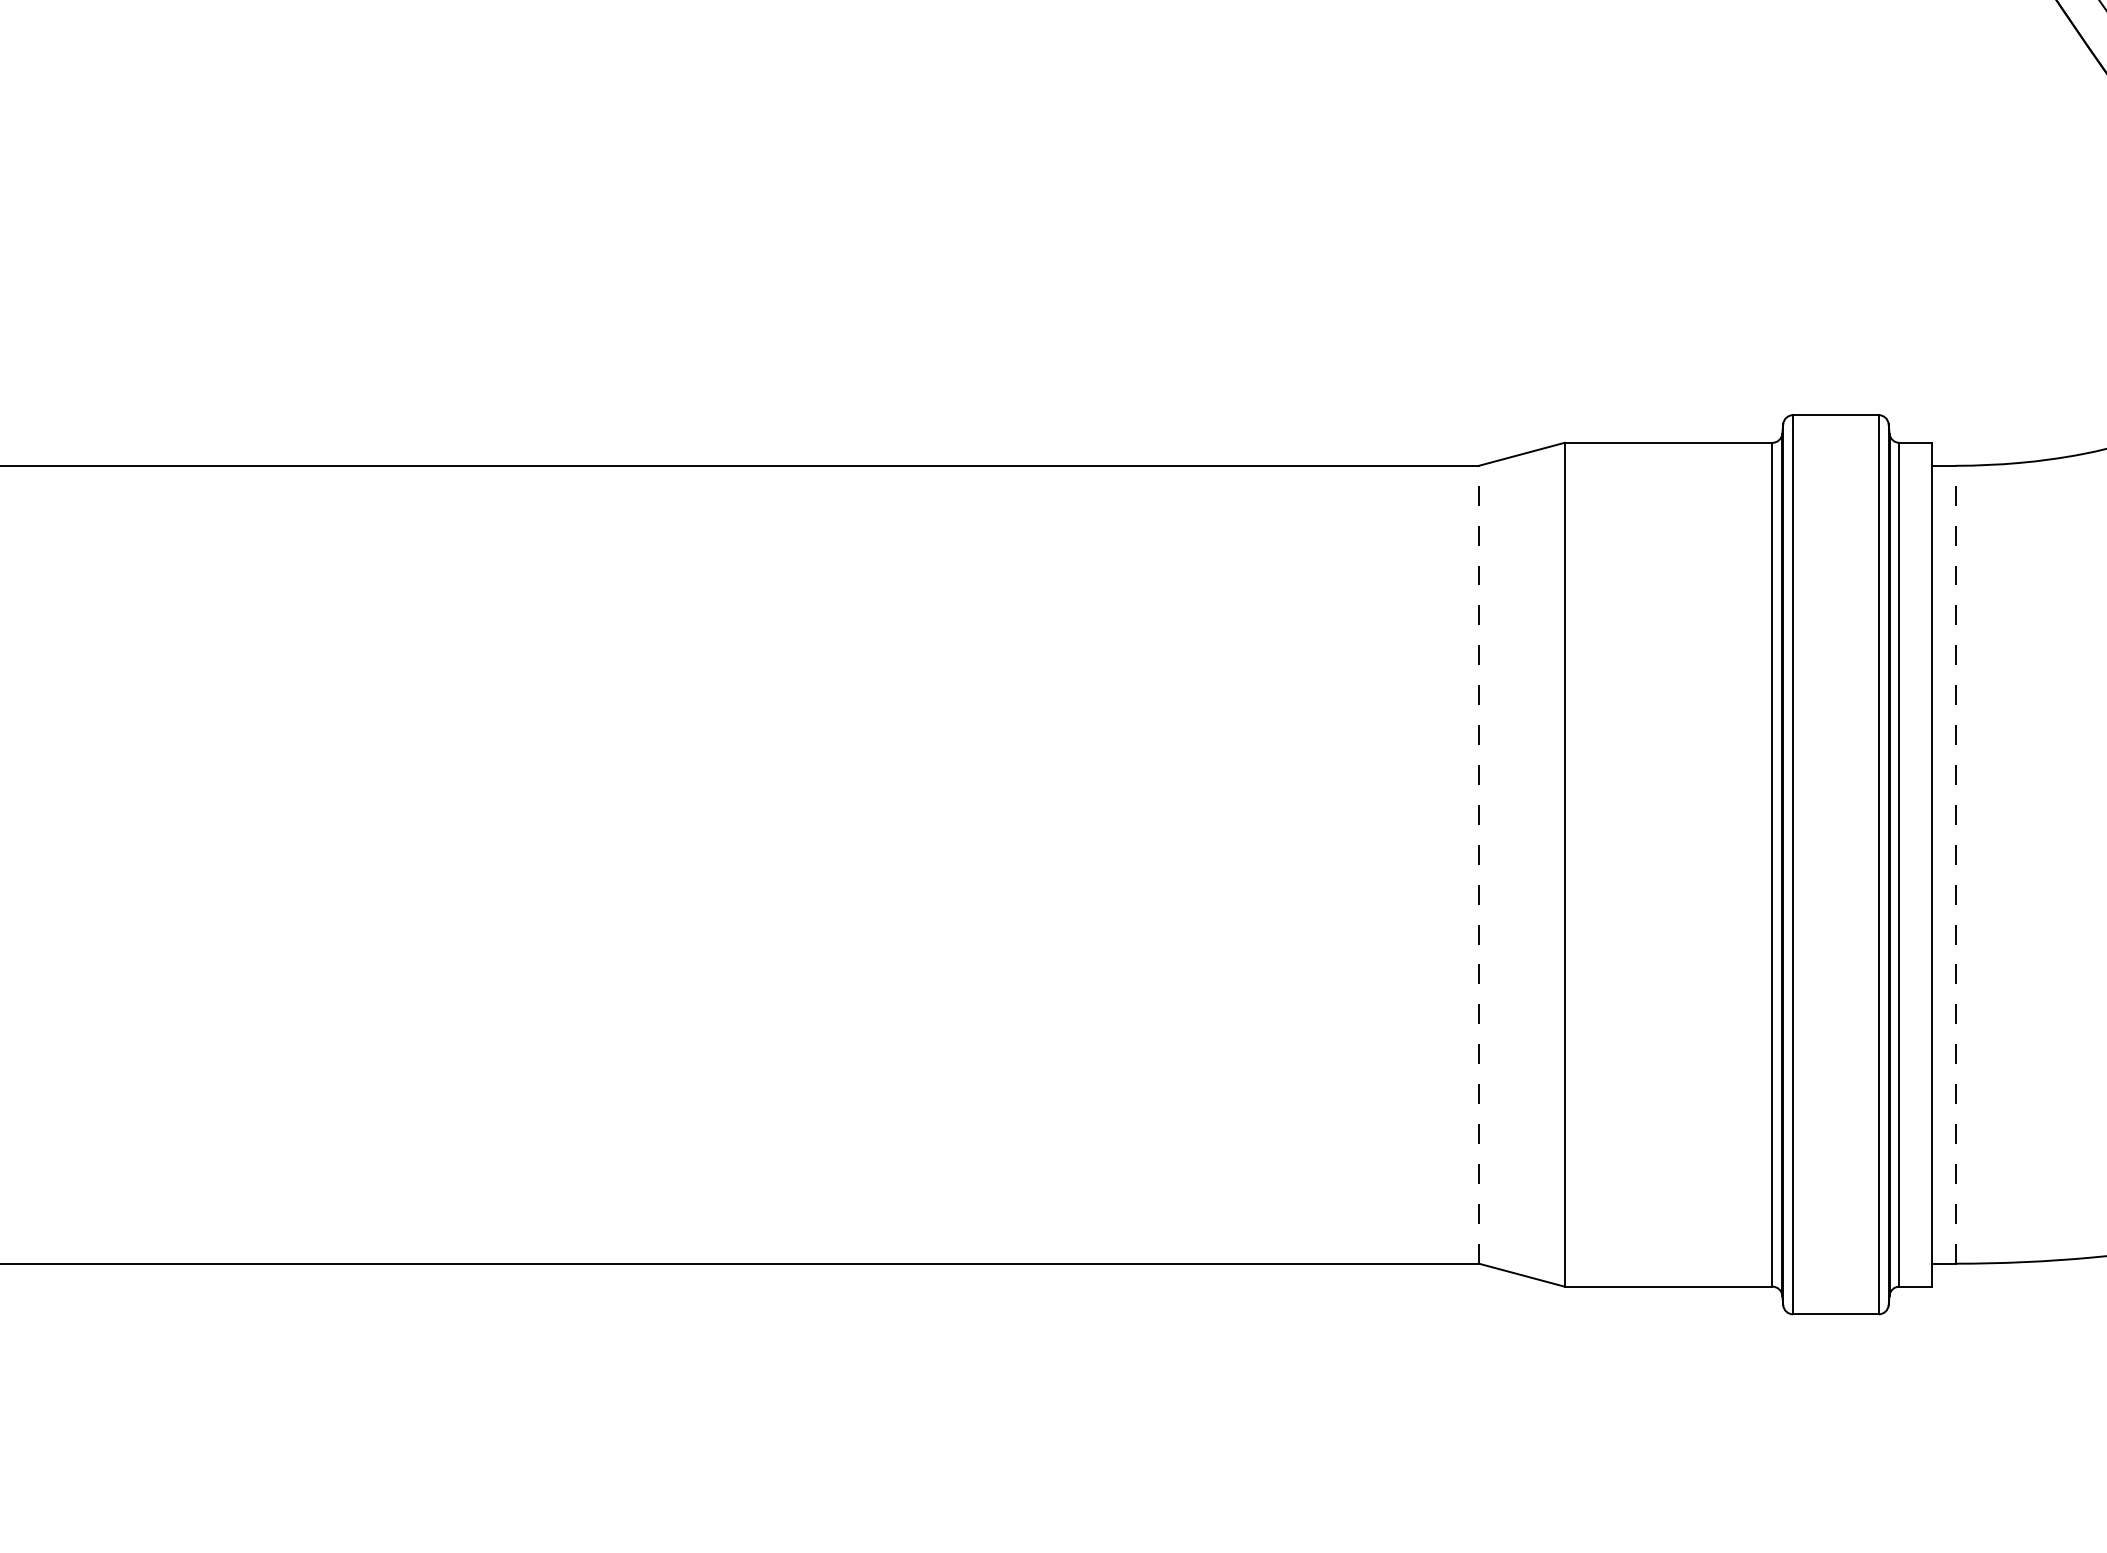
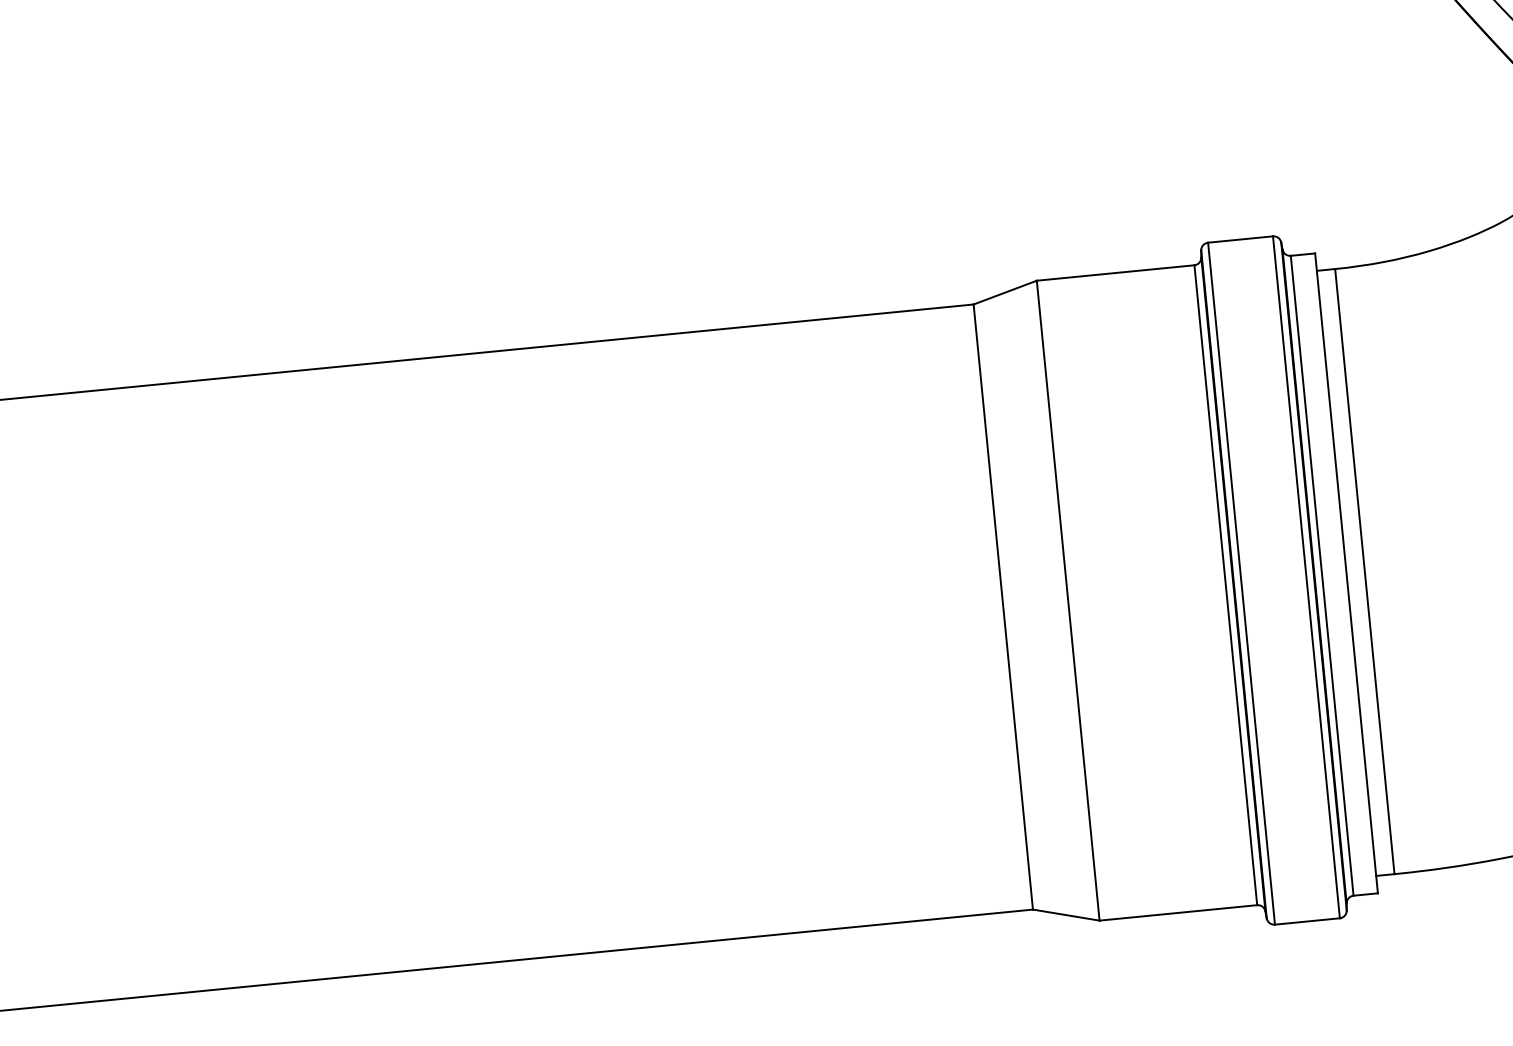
line: (1478, 864) -> (1002, 606), dashed -> solid
line: (1955, 864) -> (1364, 571), dashed -> solid

